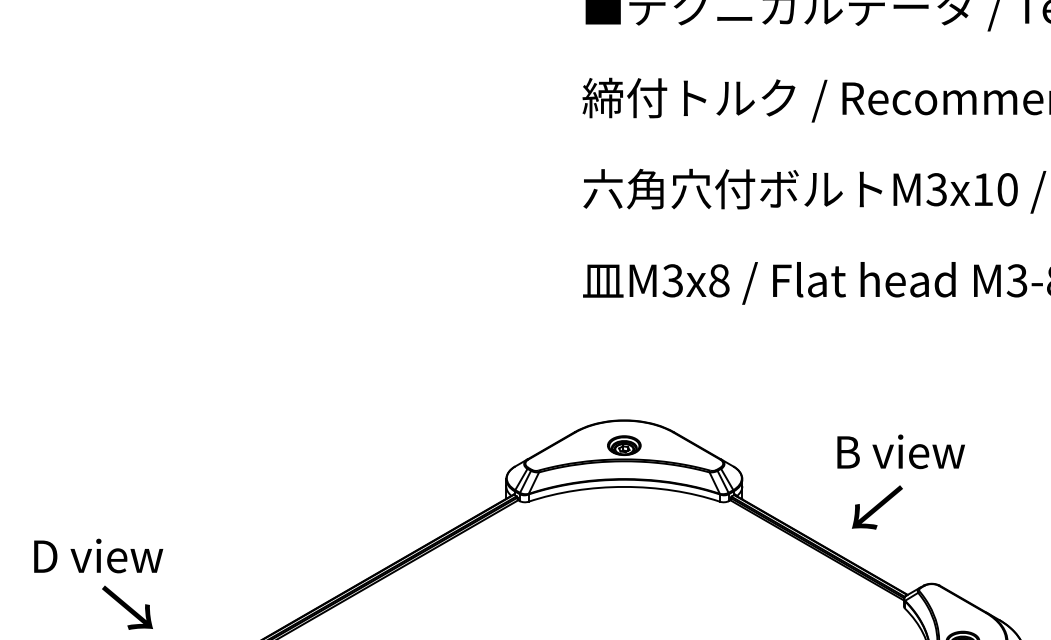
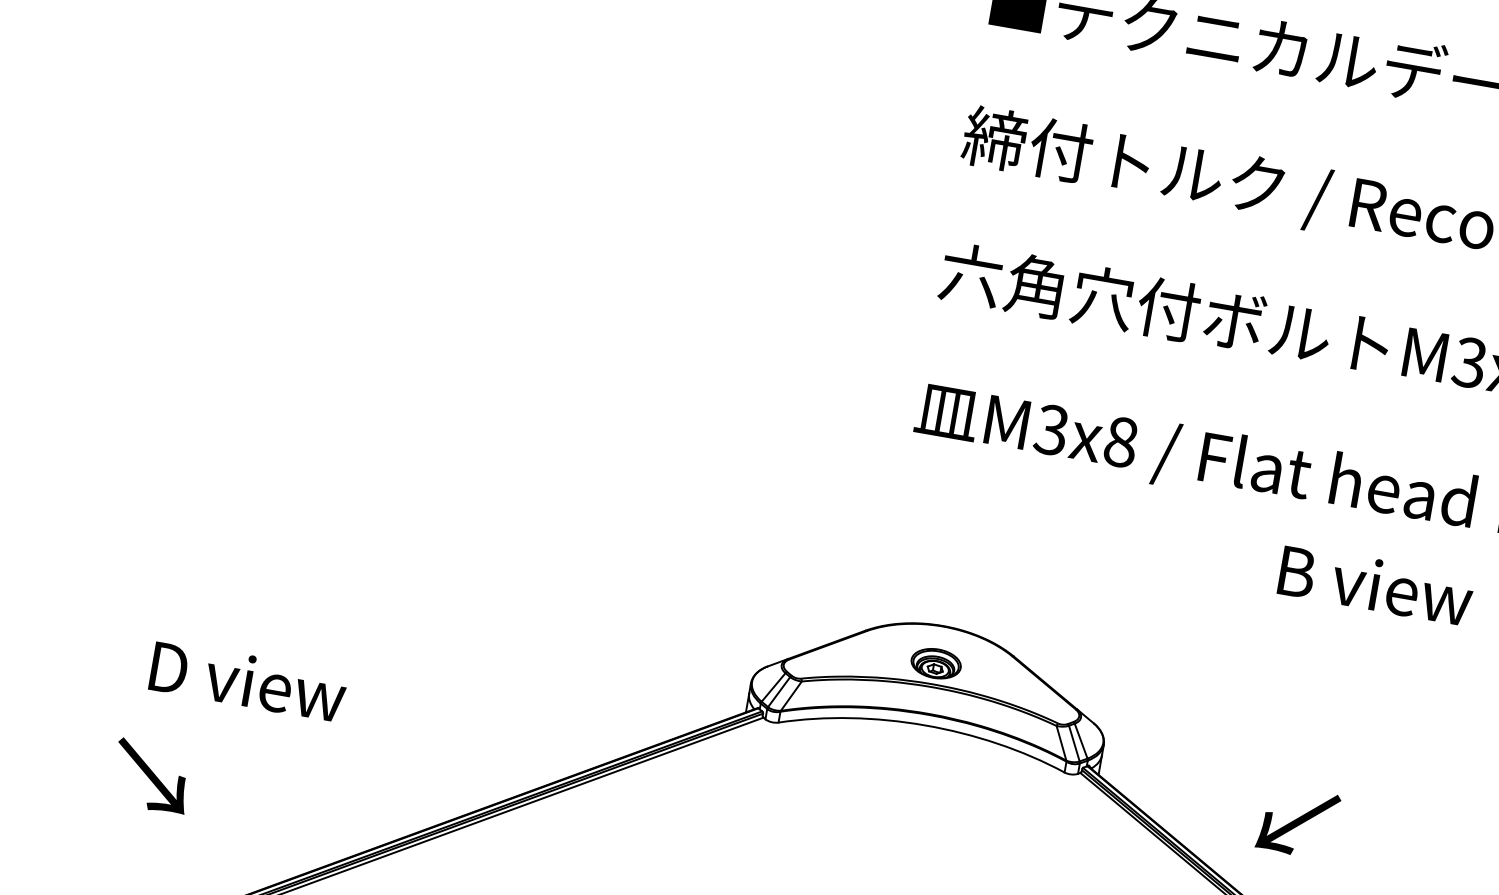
text: (900, 451) -> (1375, 584), moved
text: (98, 555) -> (248, 680), moved

